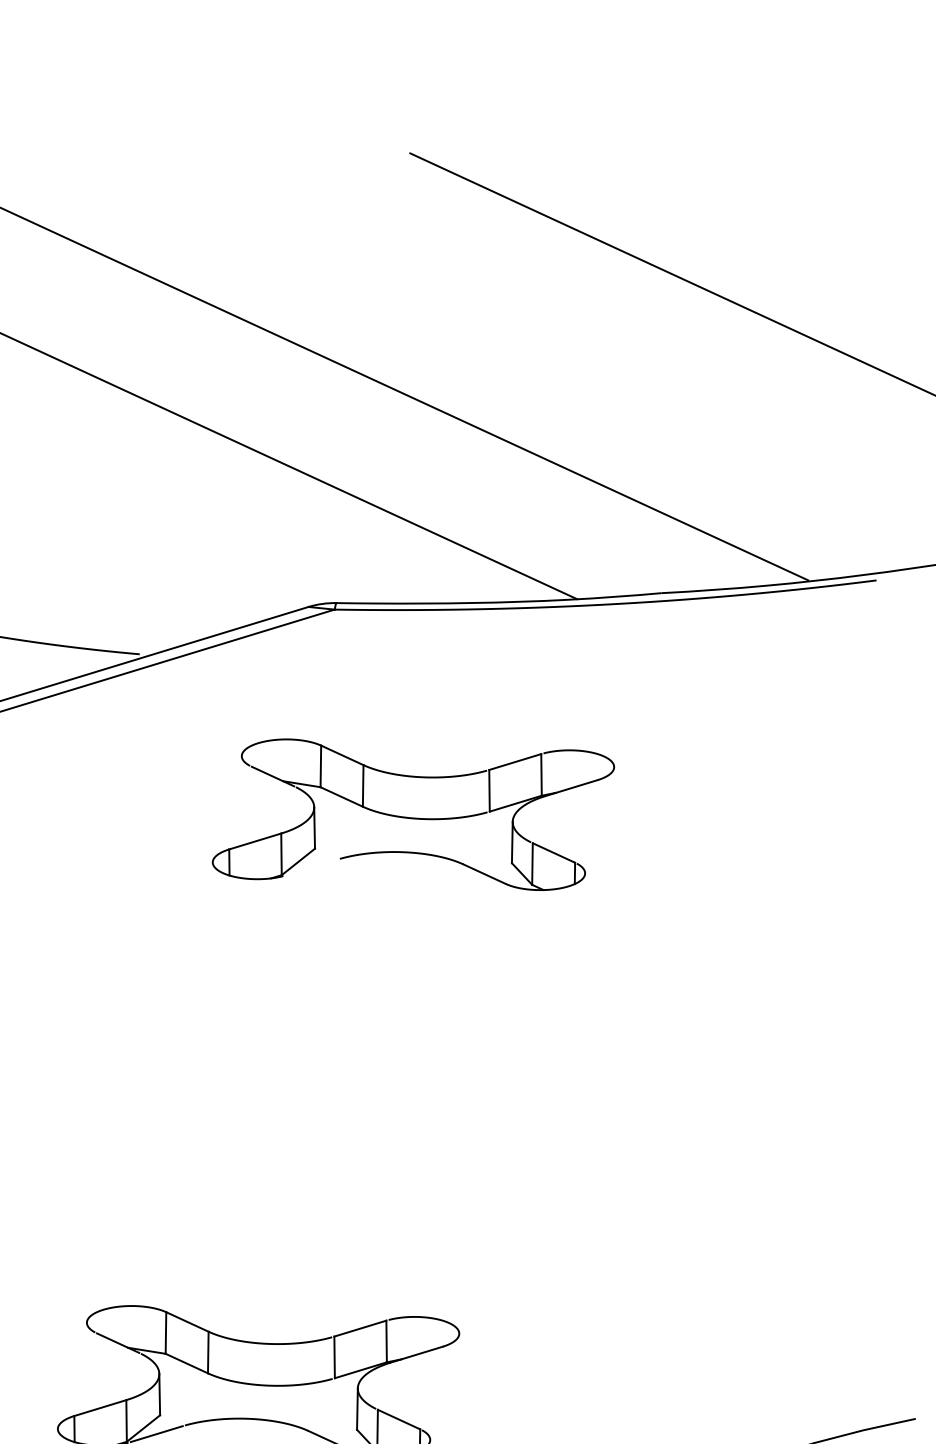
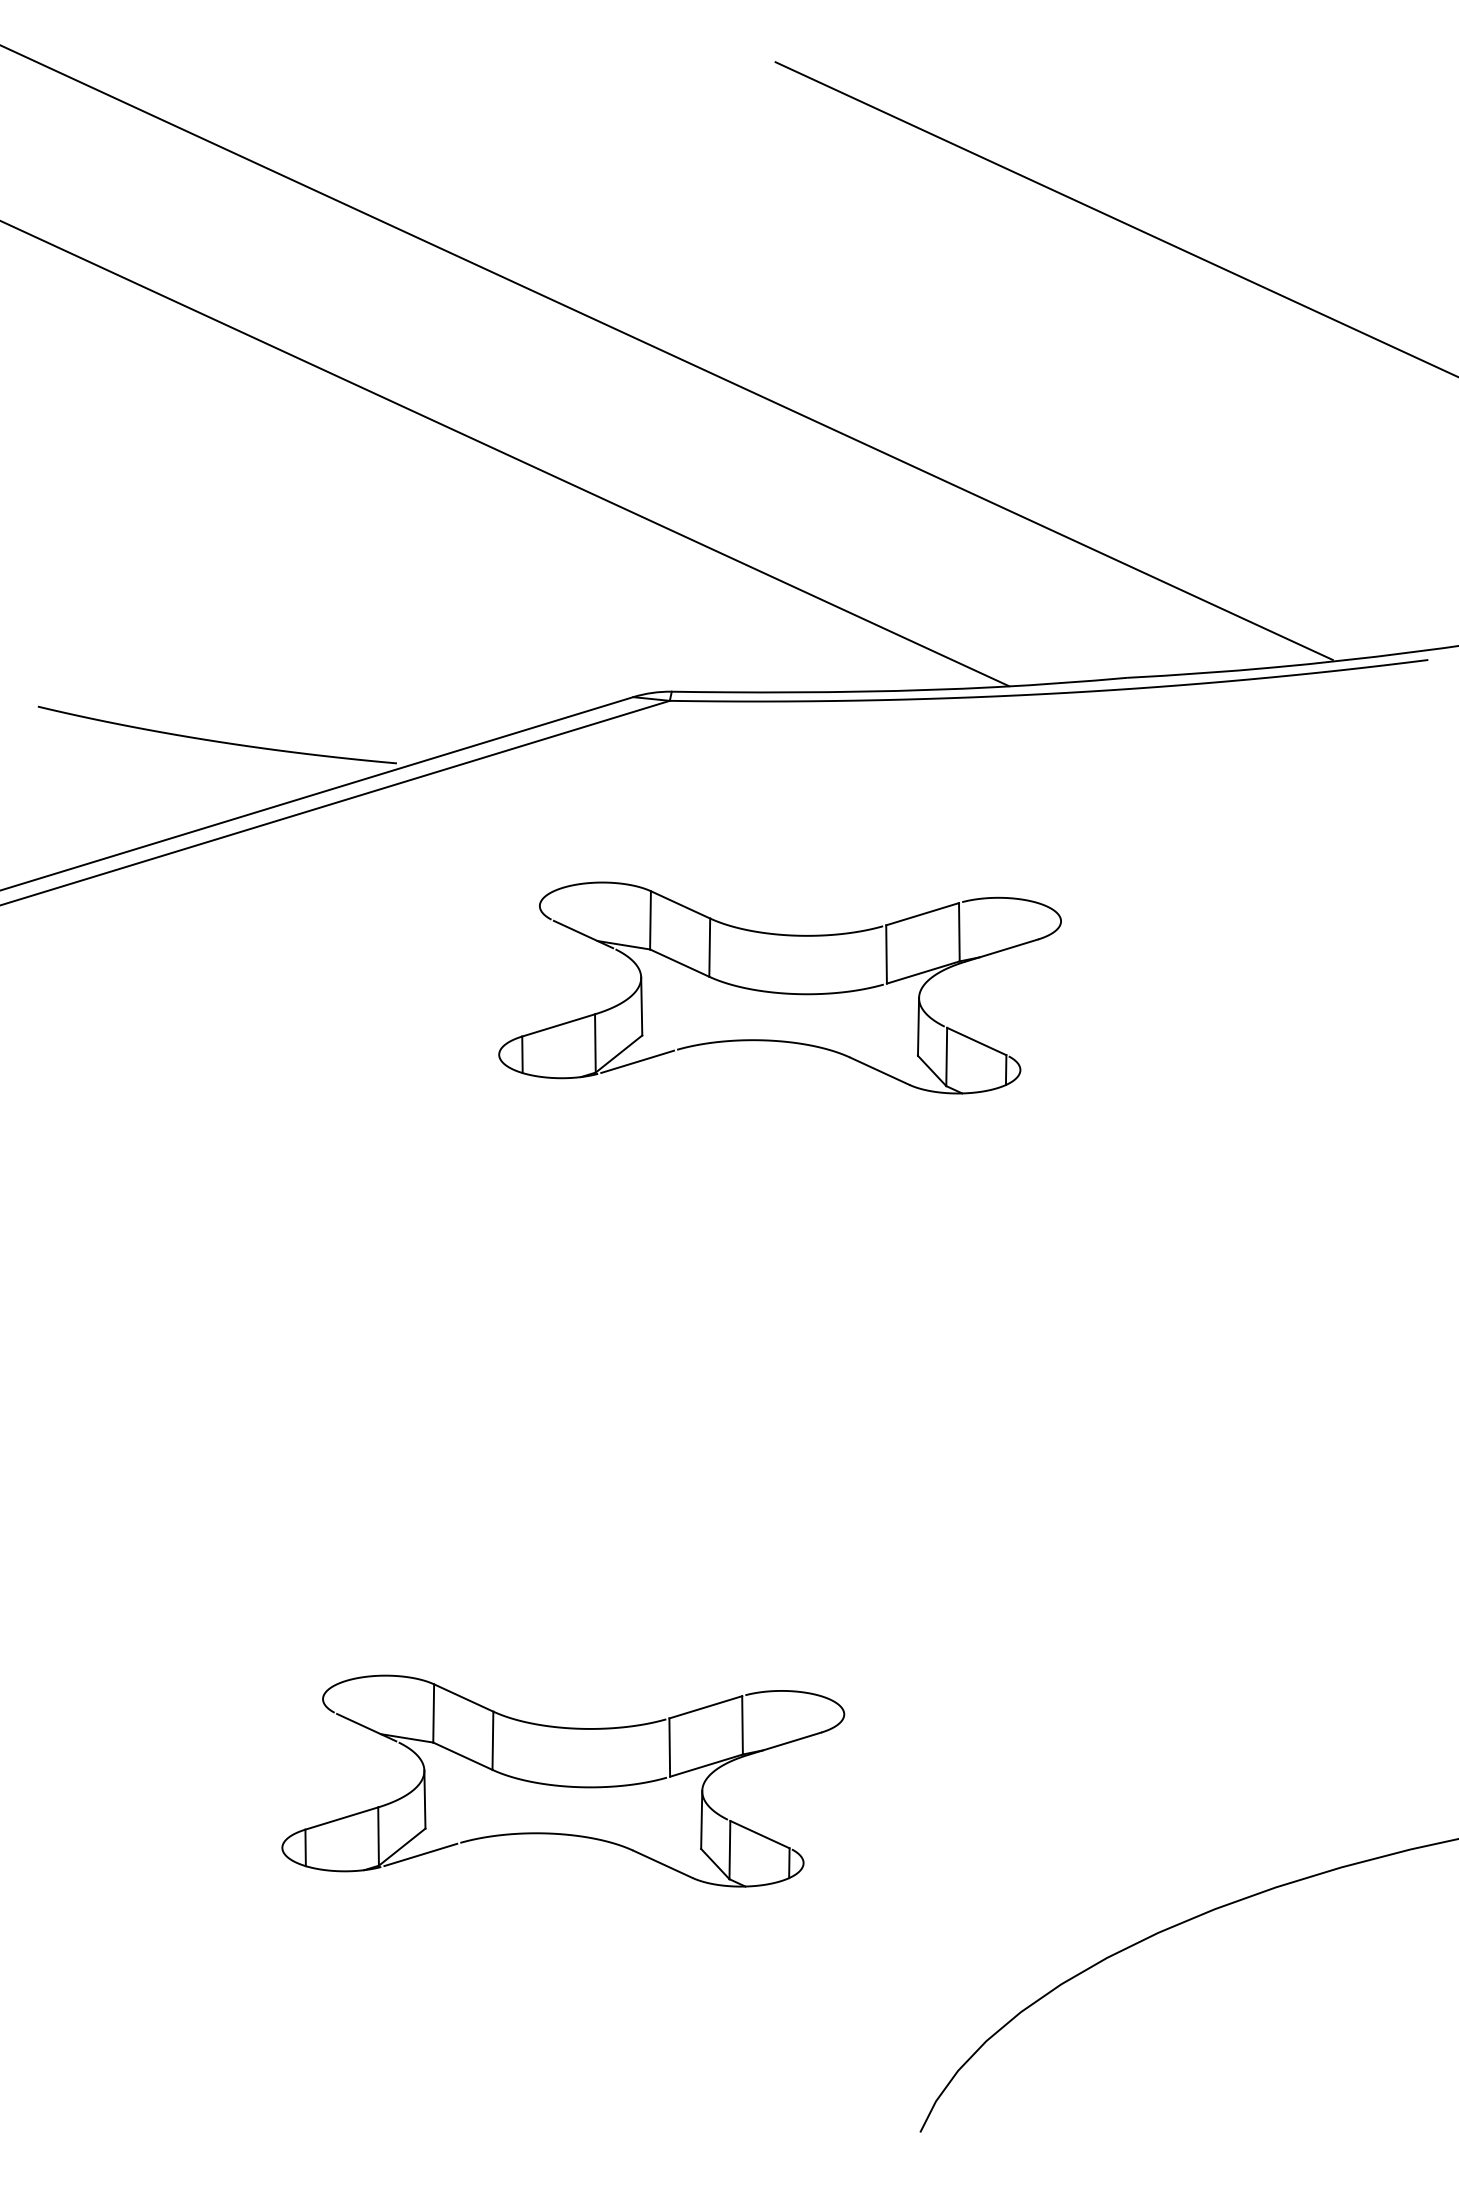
line: (311, 867) -> (637, 1061), added

